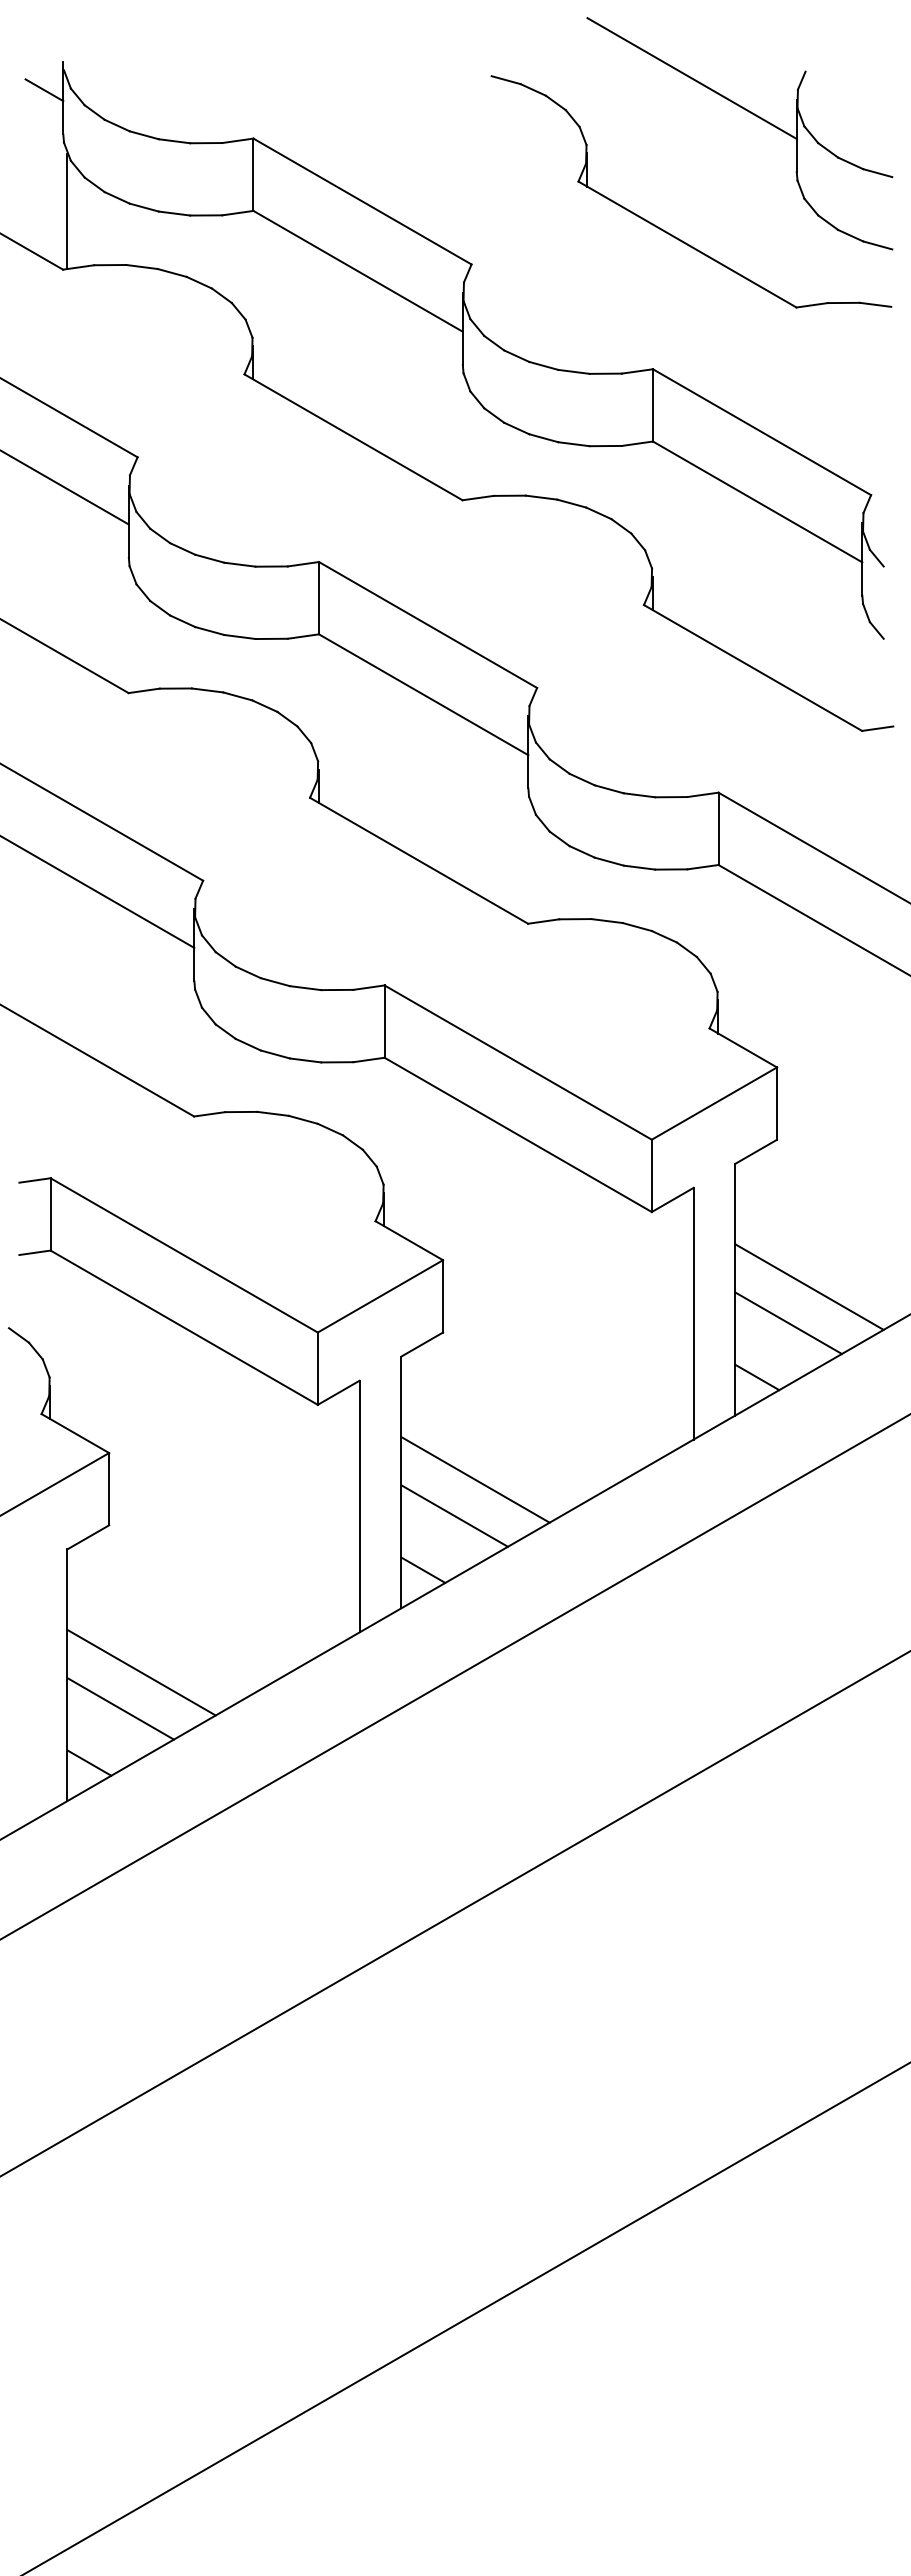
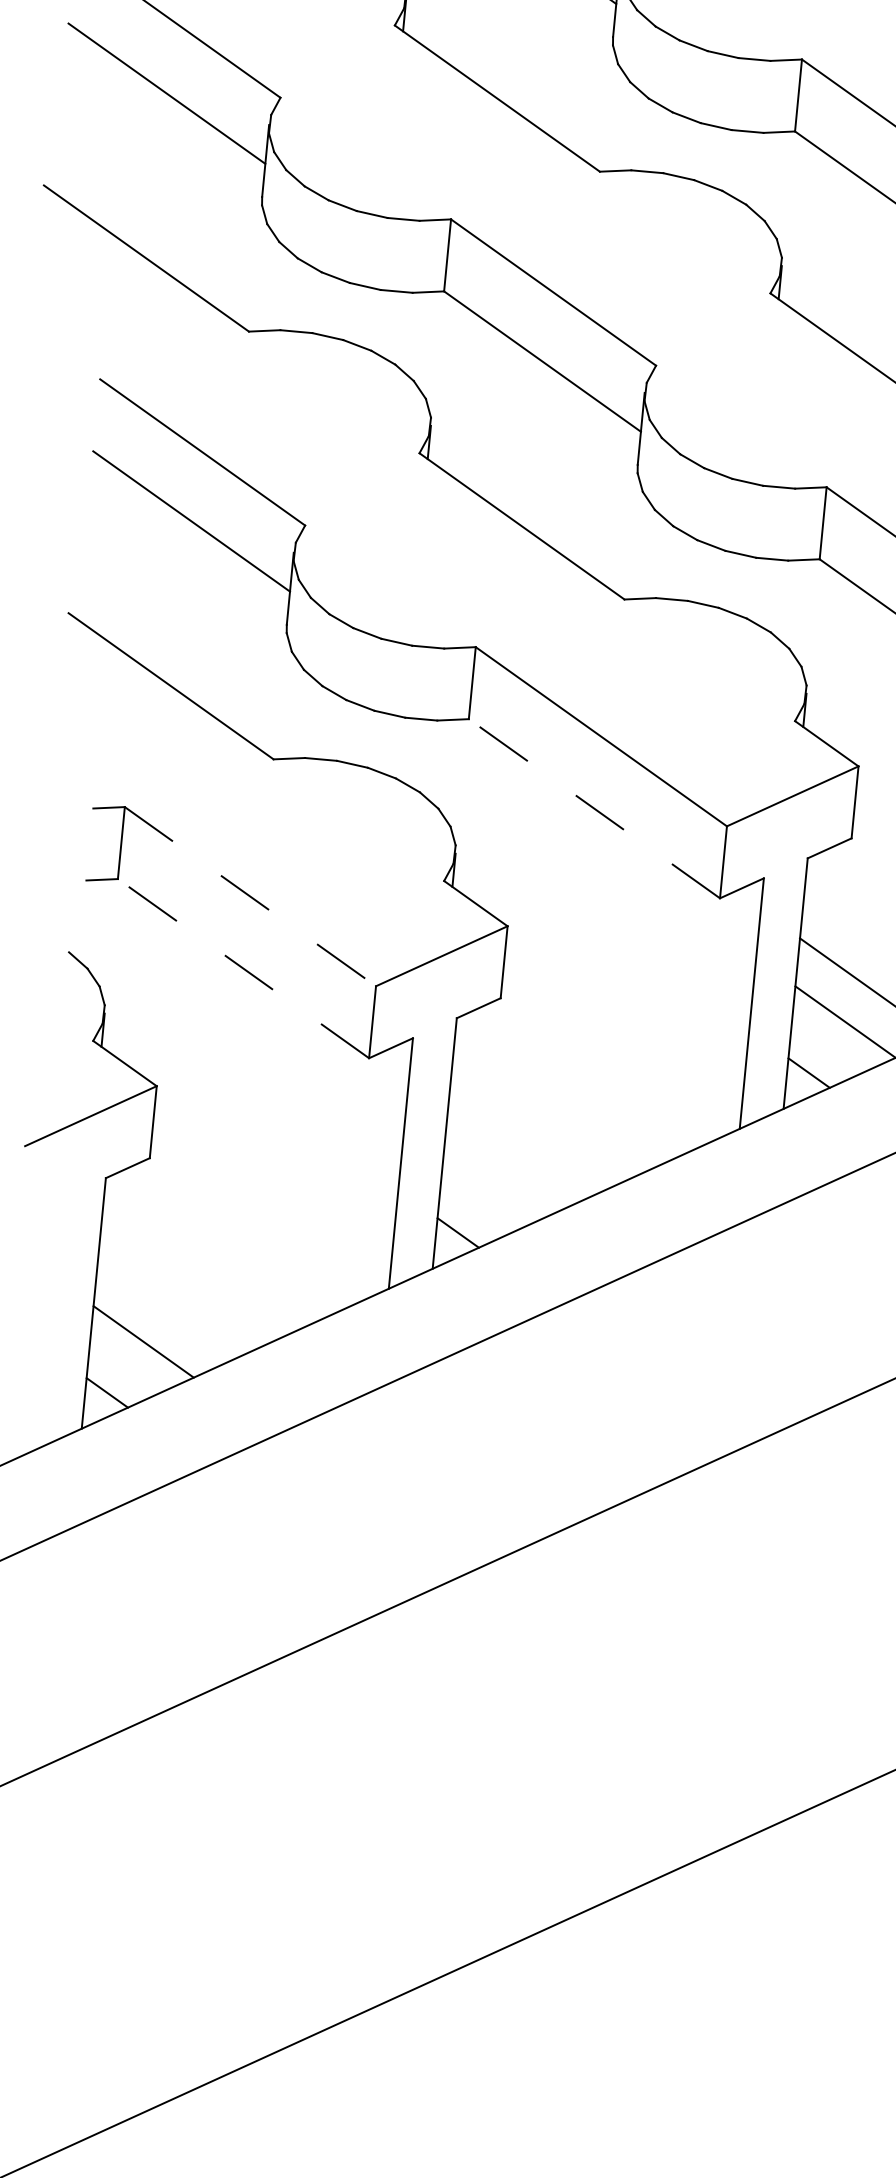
line: (517, 1134) -> (593, 808), solid -> dashed
line: (184, 1255) -> (250, 896), solid -> dashed
line: (183, 1327) -> (242, 968), solid -> dashed
line: (475, 1479) -> (518, 1147), removed
line: (454, 1515) -> (494, 1181), removed
line: (141, 1672) -> (167, 1307), removed

